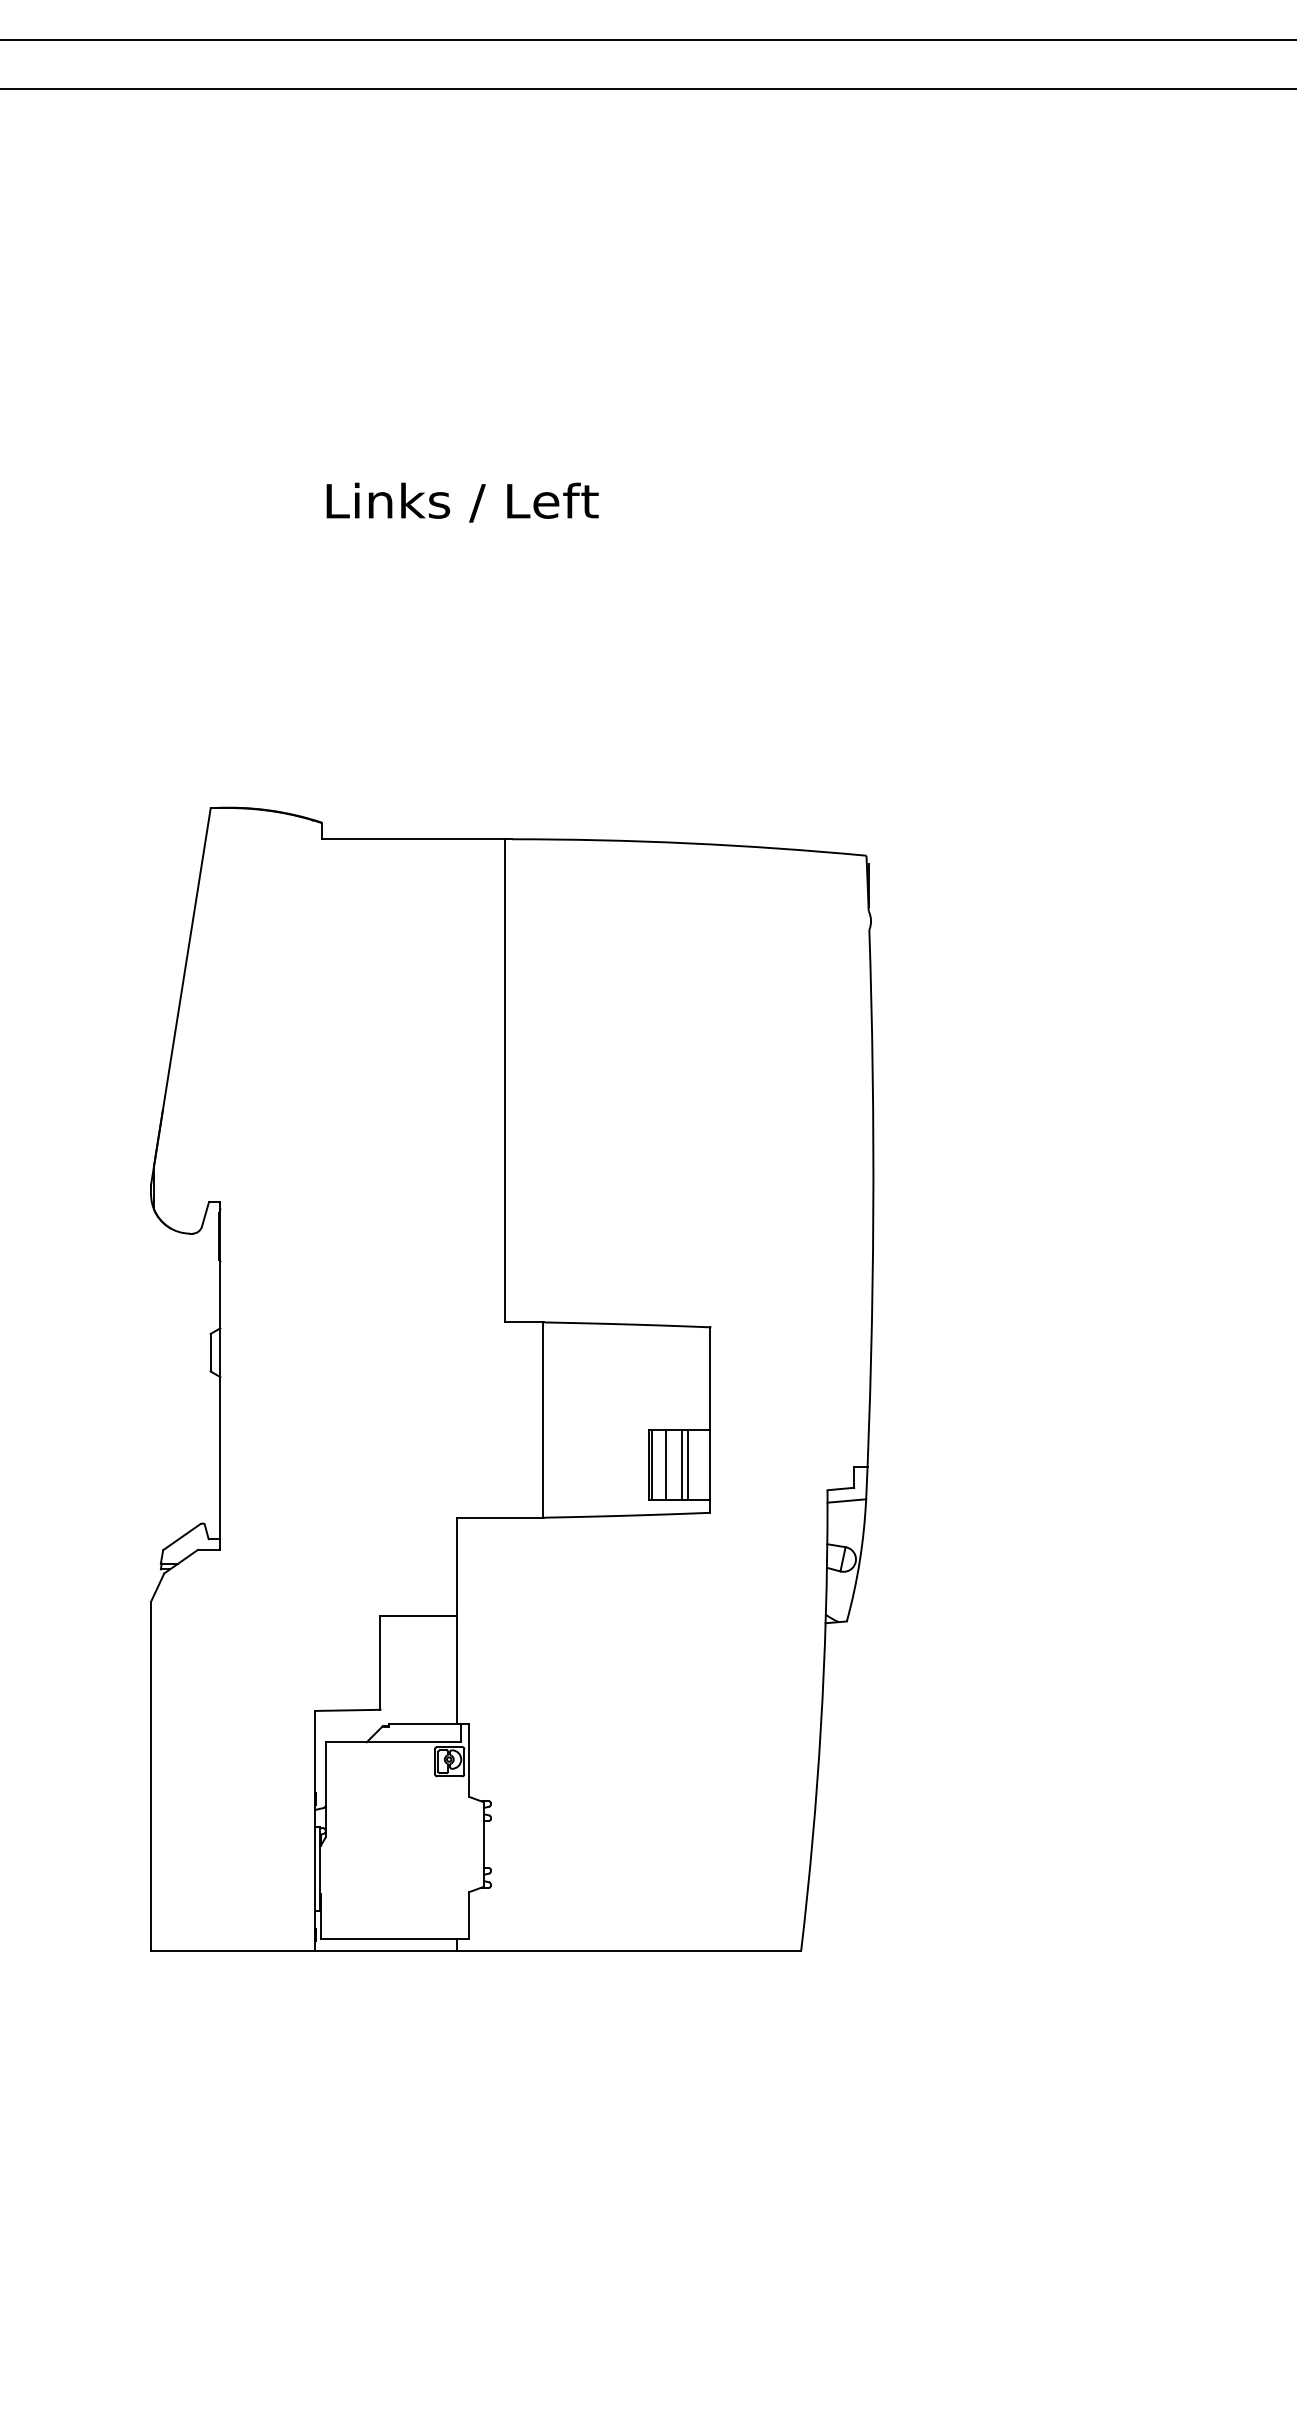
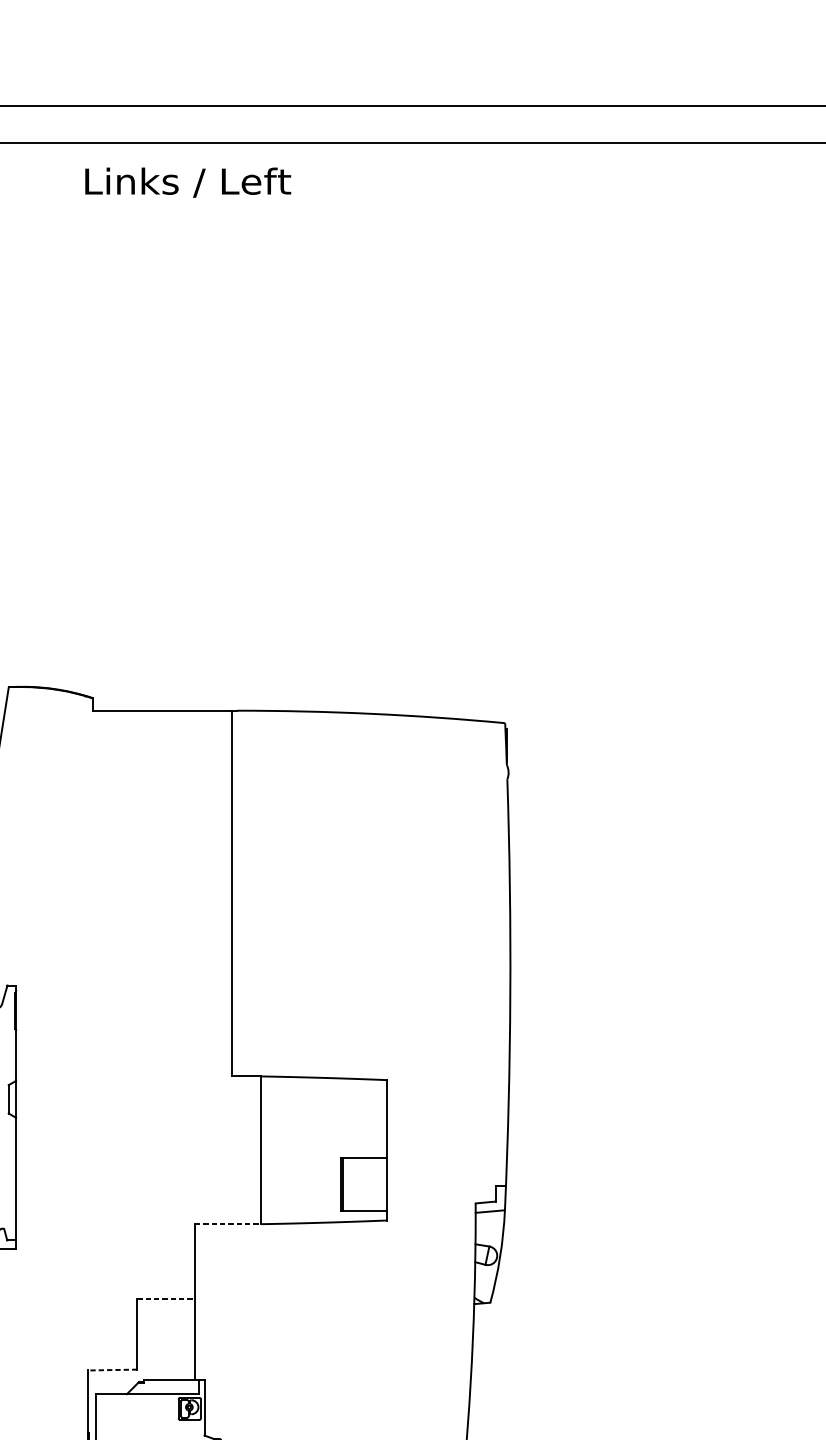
text: (462, 502) -> (188, 182), moved
line: (666, 1464) -> (353, 1183), removed
line: (682, 1464) -> (365, 1183), removed
line: (688, 1464) -> (370, 1183), removed
line: (500, 1517) -> (228, 1224), solid -> dashed
line: (419, 1616) -> (166, 1298), solid -> dashed
line: (347, 1710) -> (112, 1370), solid -> dashed

